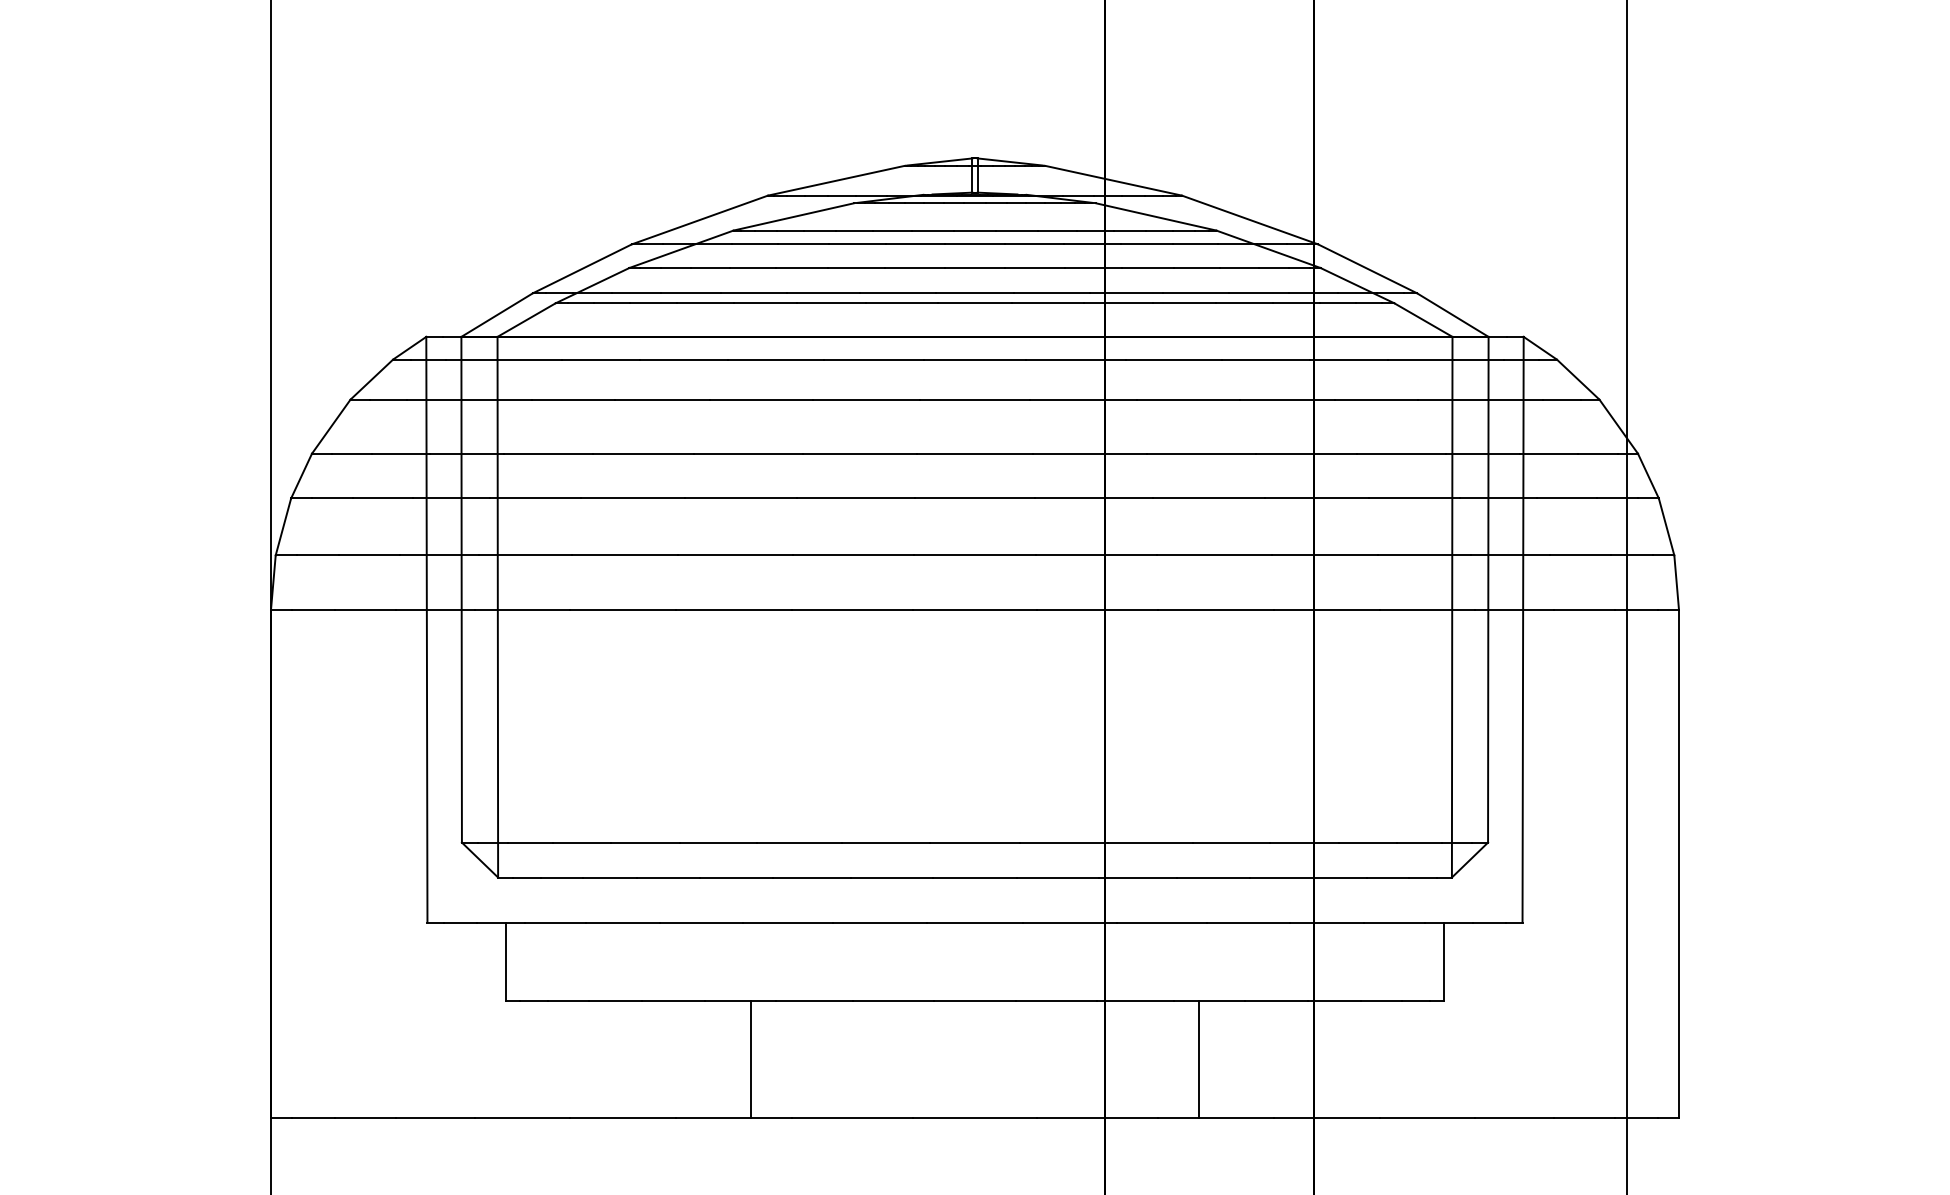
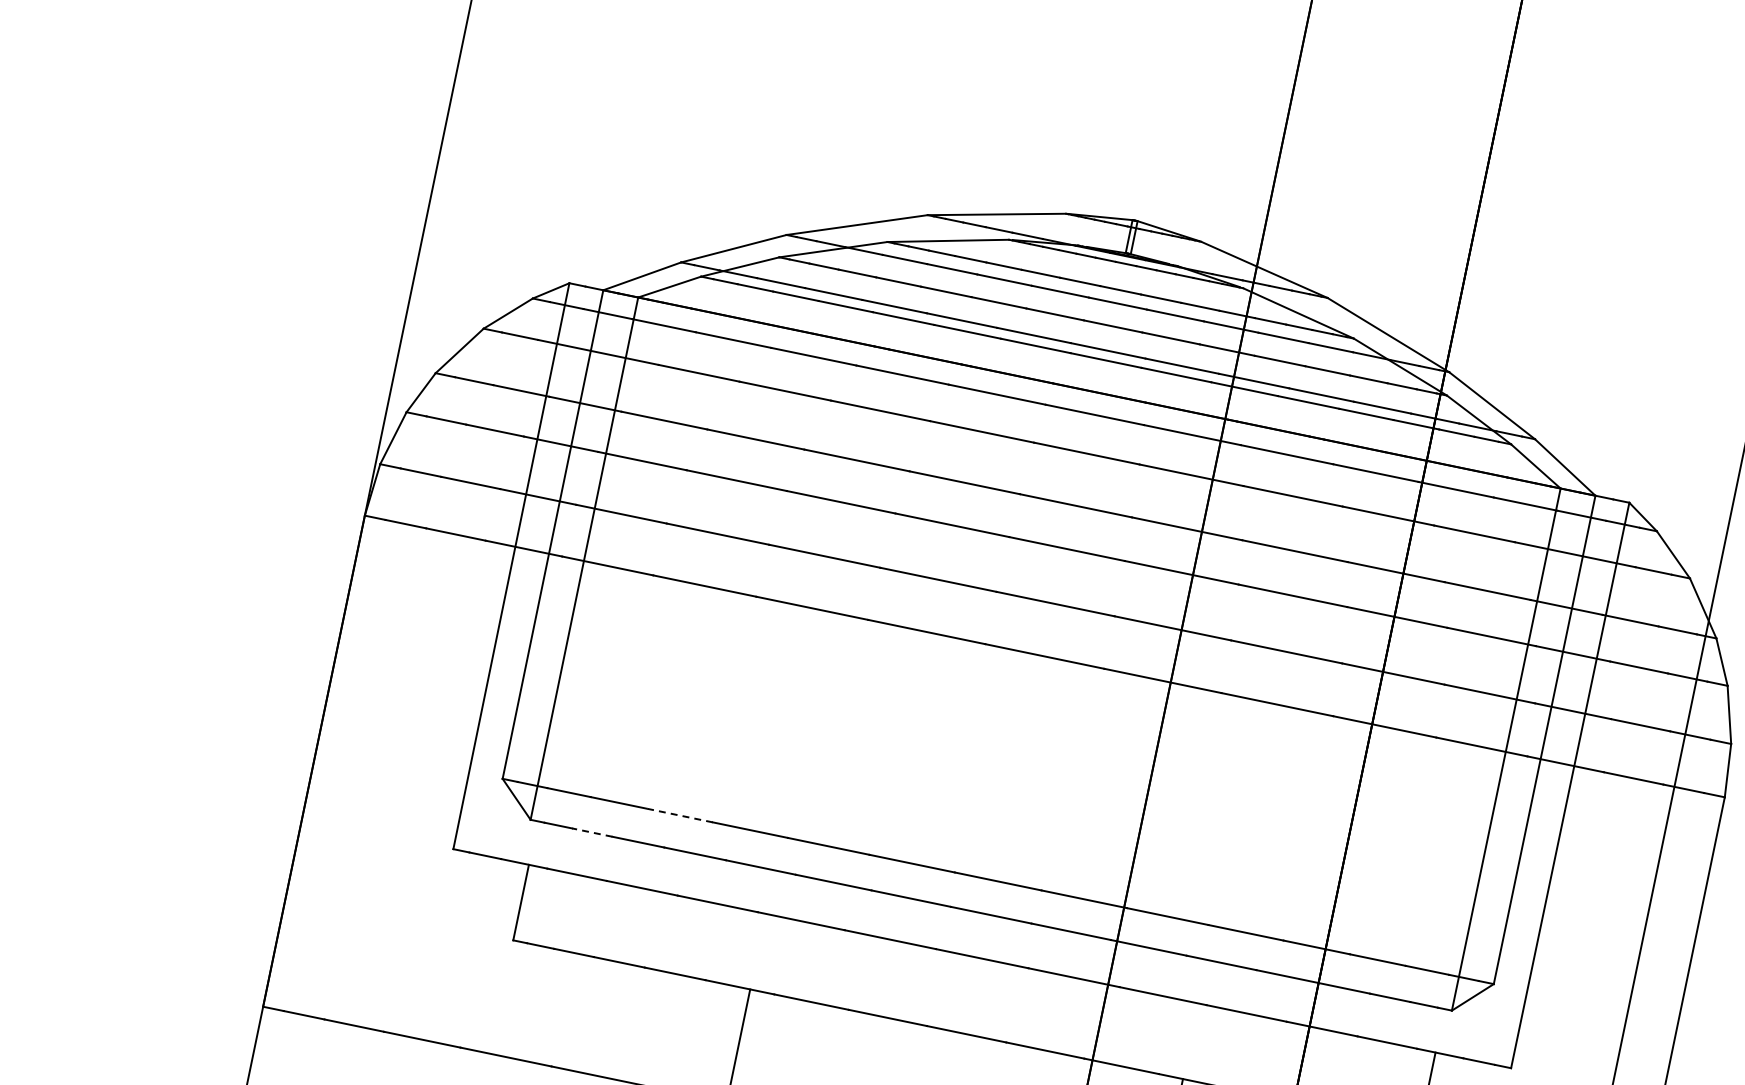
line: (644, 842) -> (679, 815), solid -> dashed
line: (562, 877) -> (592, 832), solid -> dashed

